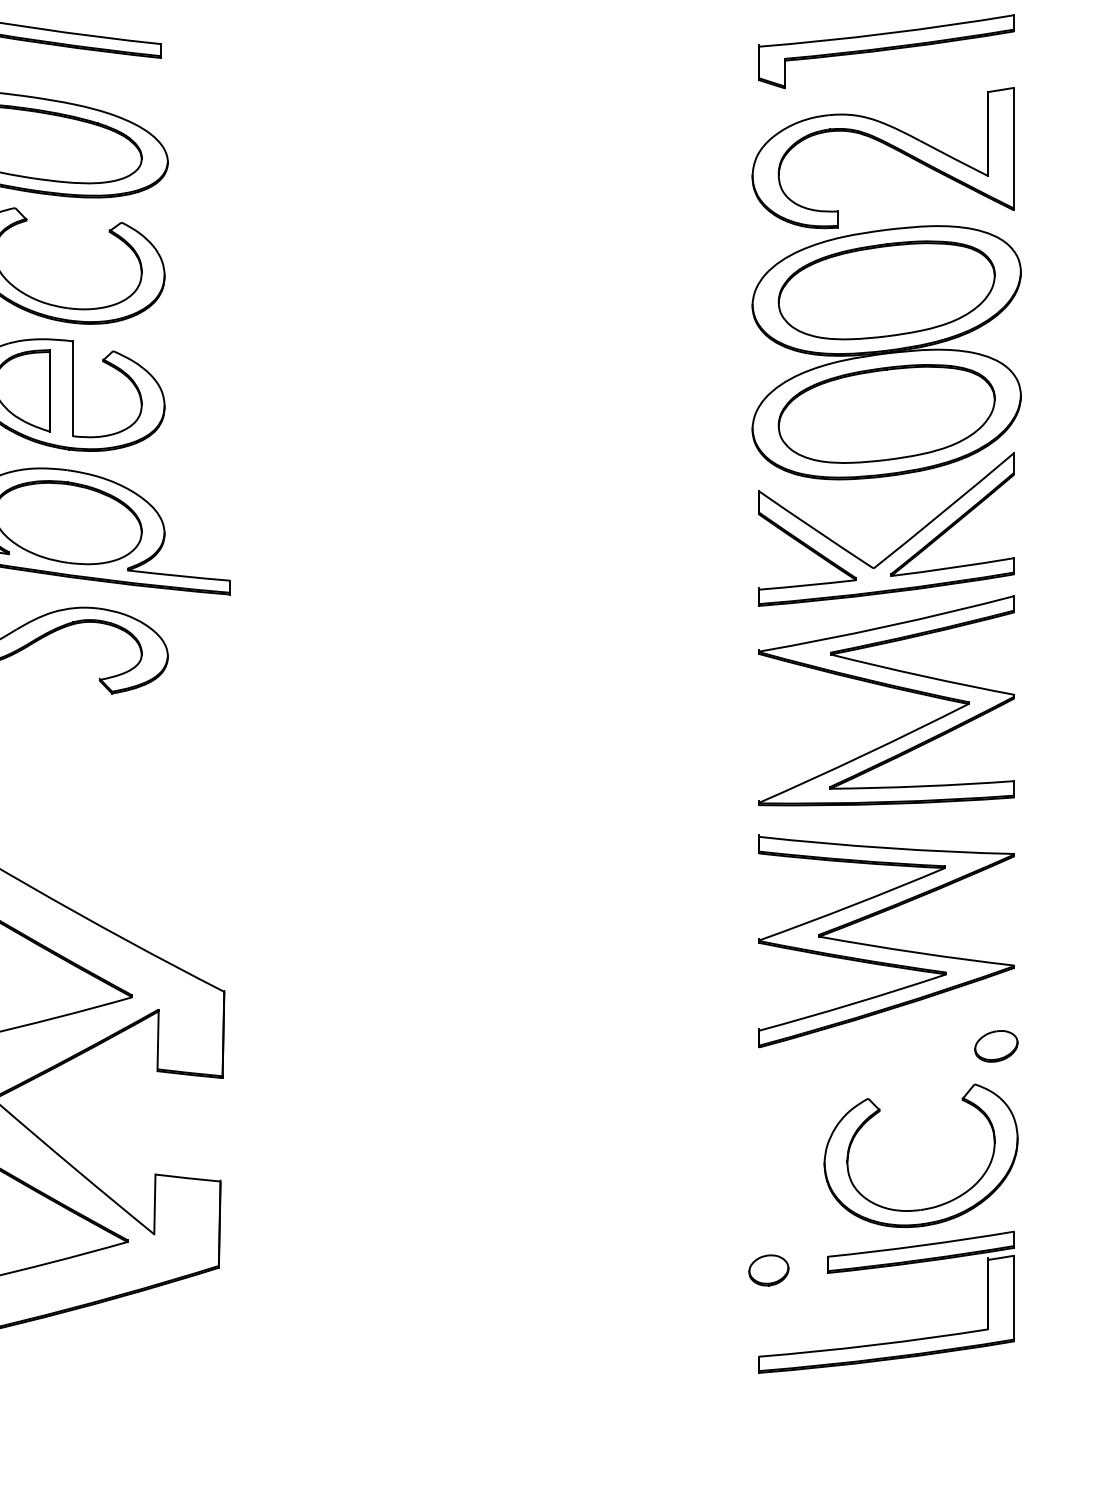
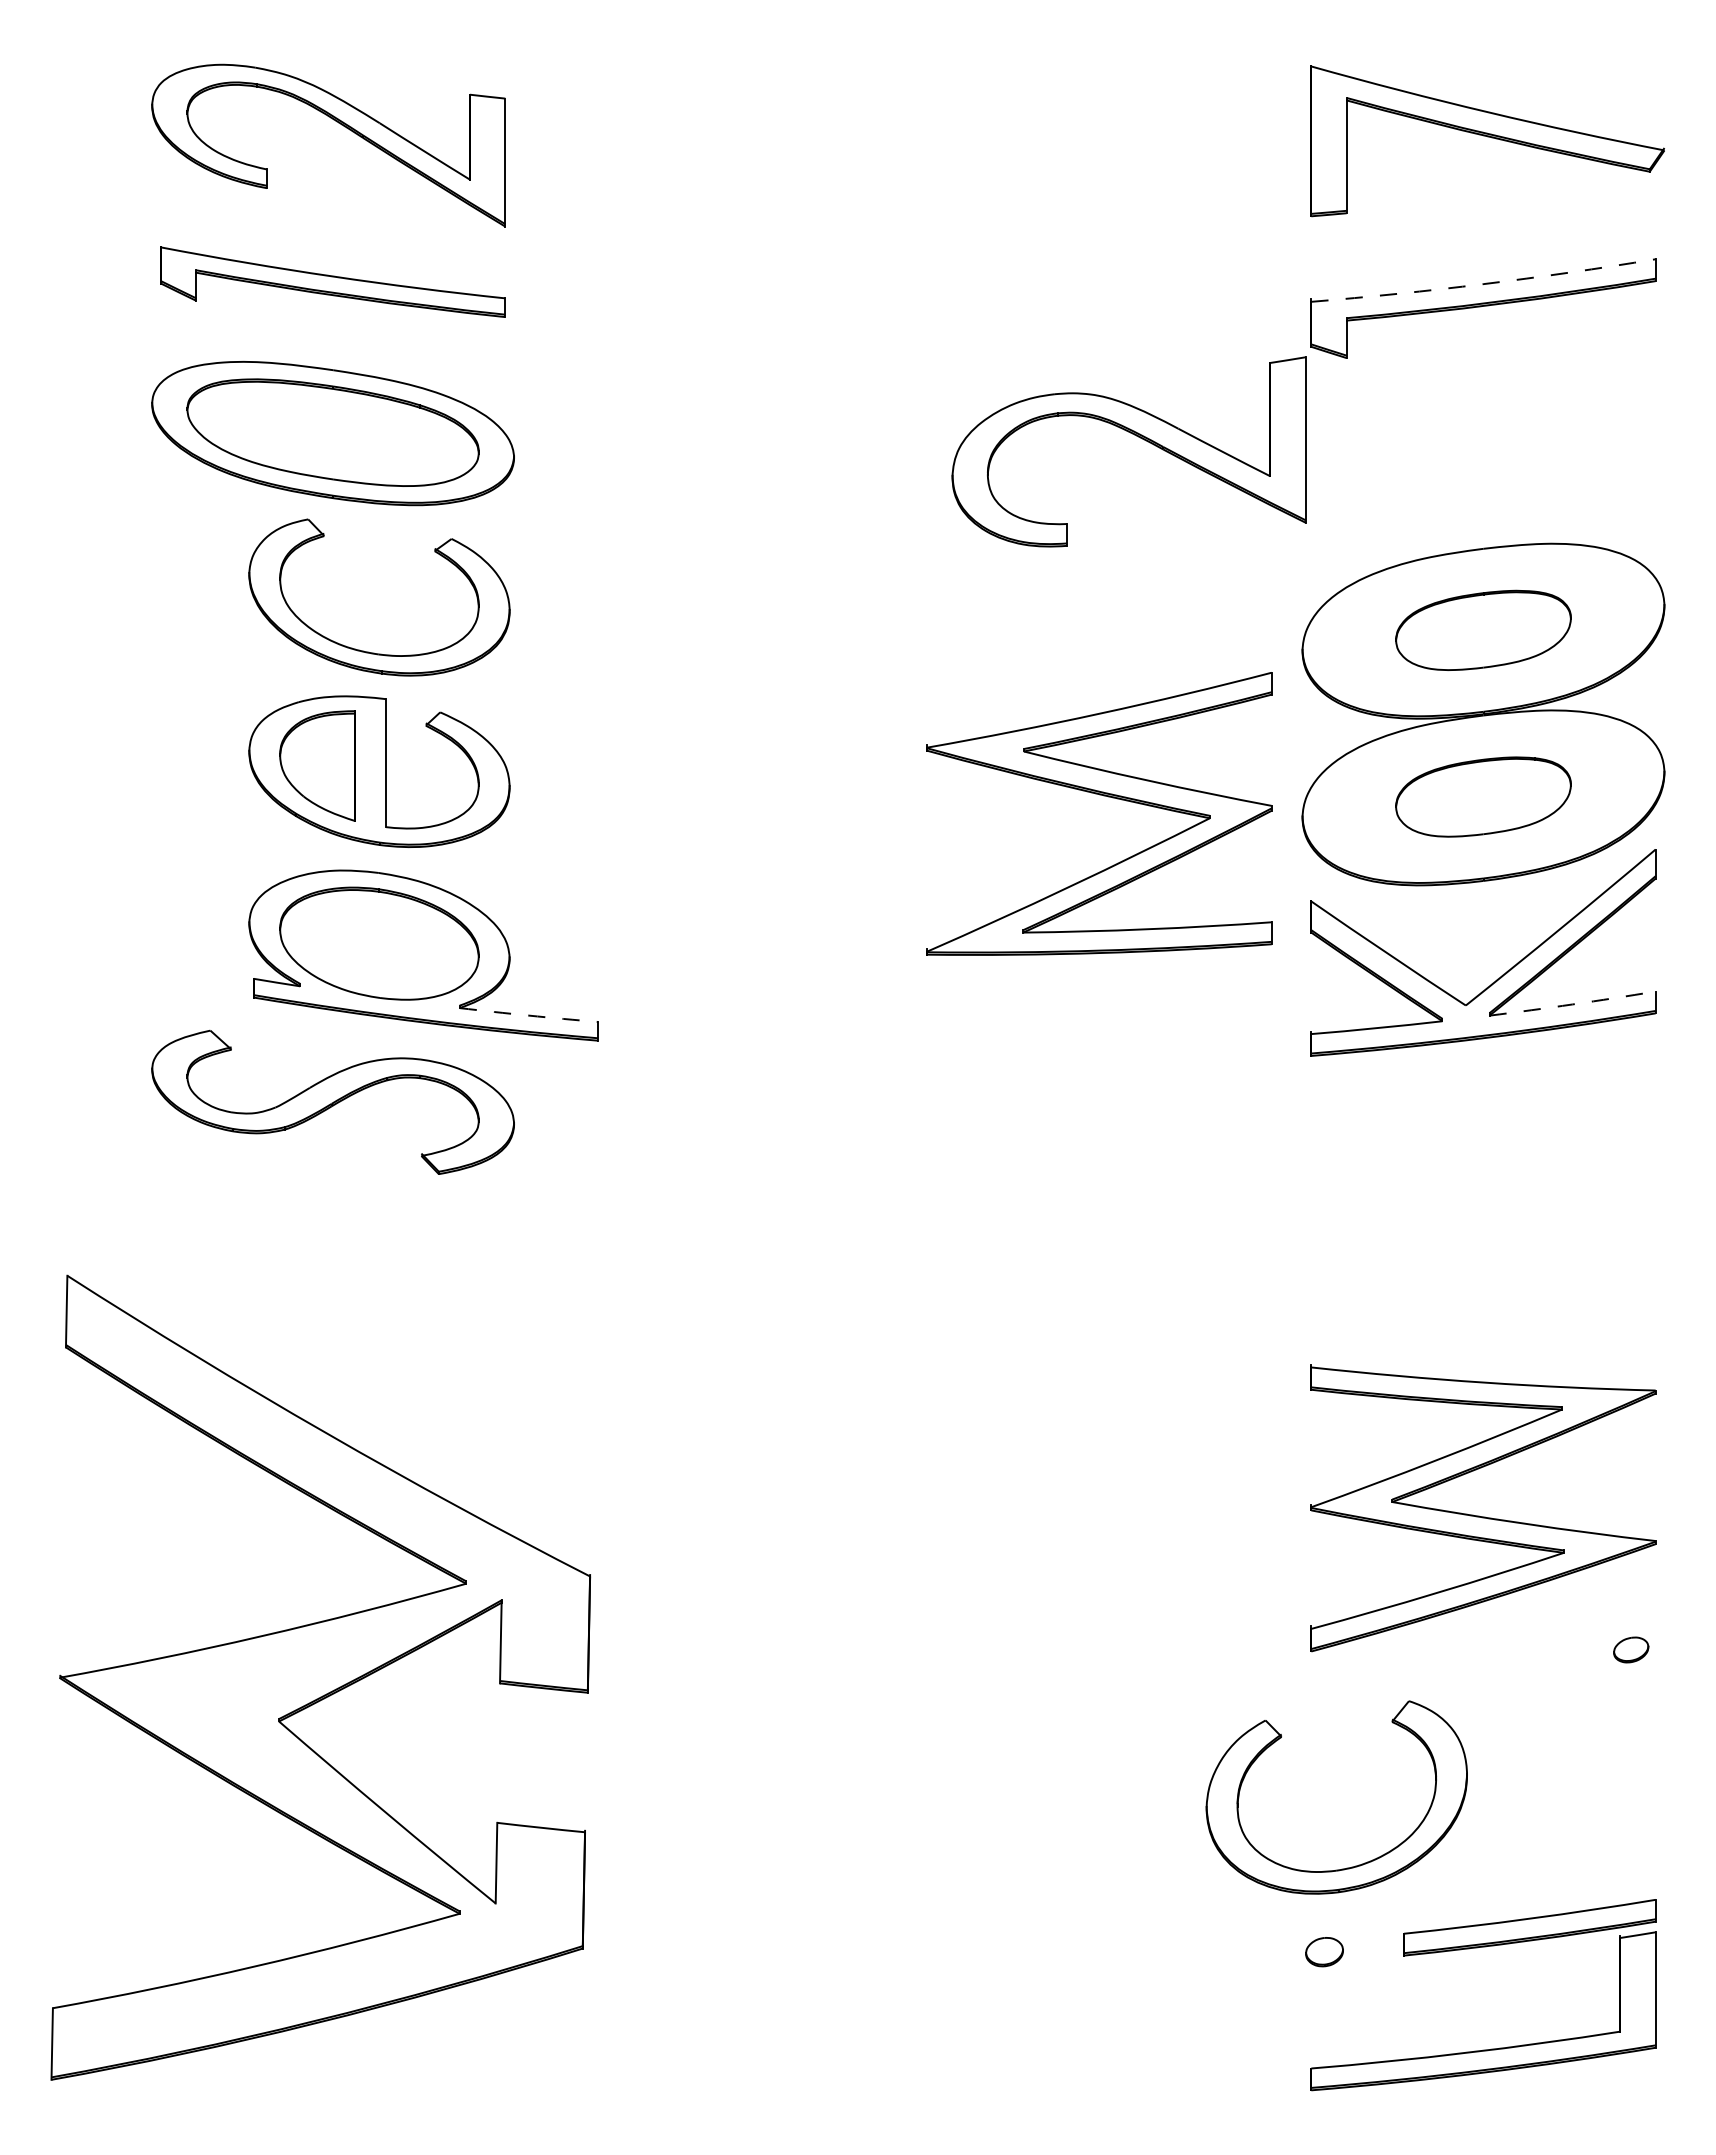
arc: (886, 33) -> (1483, 284), solid -> dashed
part: (888, 146) -> (1136, 436), moved
part: (886, 290) -> (1483, 630), size x0.6
part: (886, 413) -> (1483, 796), size x0.6
arc: (952, 567) -> (1572, 1004), solid -> dashed
arc: (178, 575) -> (528, 1015), solid -> dashed
part: (889, 687) -> (1103, 796), moved
part: (995, 1046) -> (1630, 1649), size x0.6
part: (937, 1205) -> (1358, 1864), moved
part: (768, 1269) -> (1324, 1951), size x0.7

